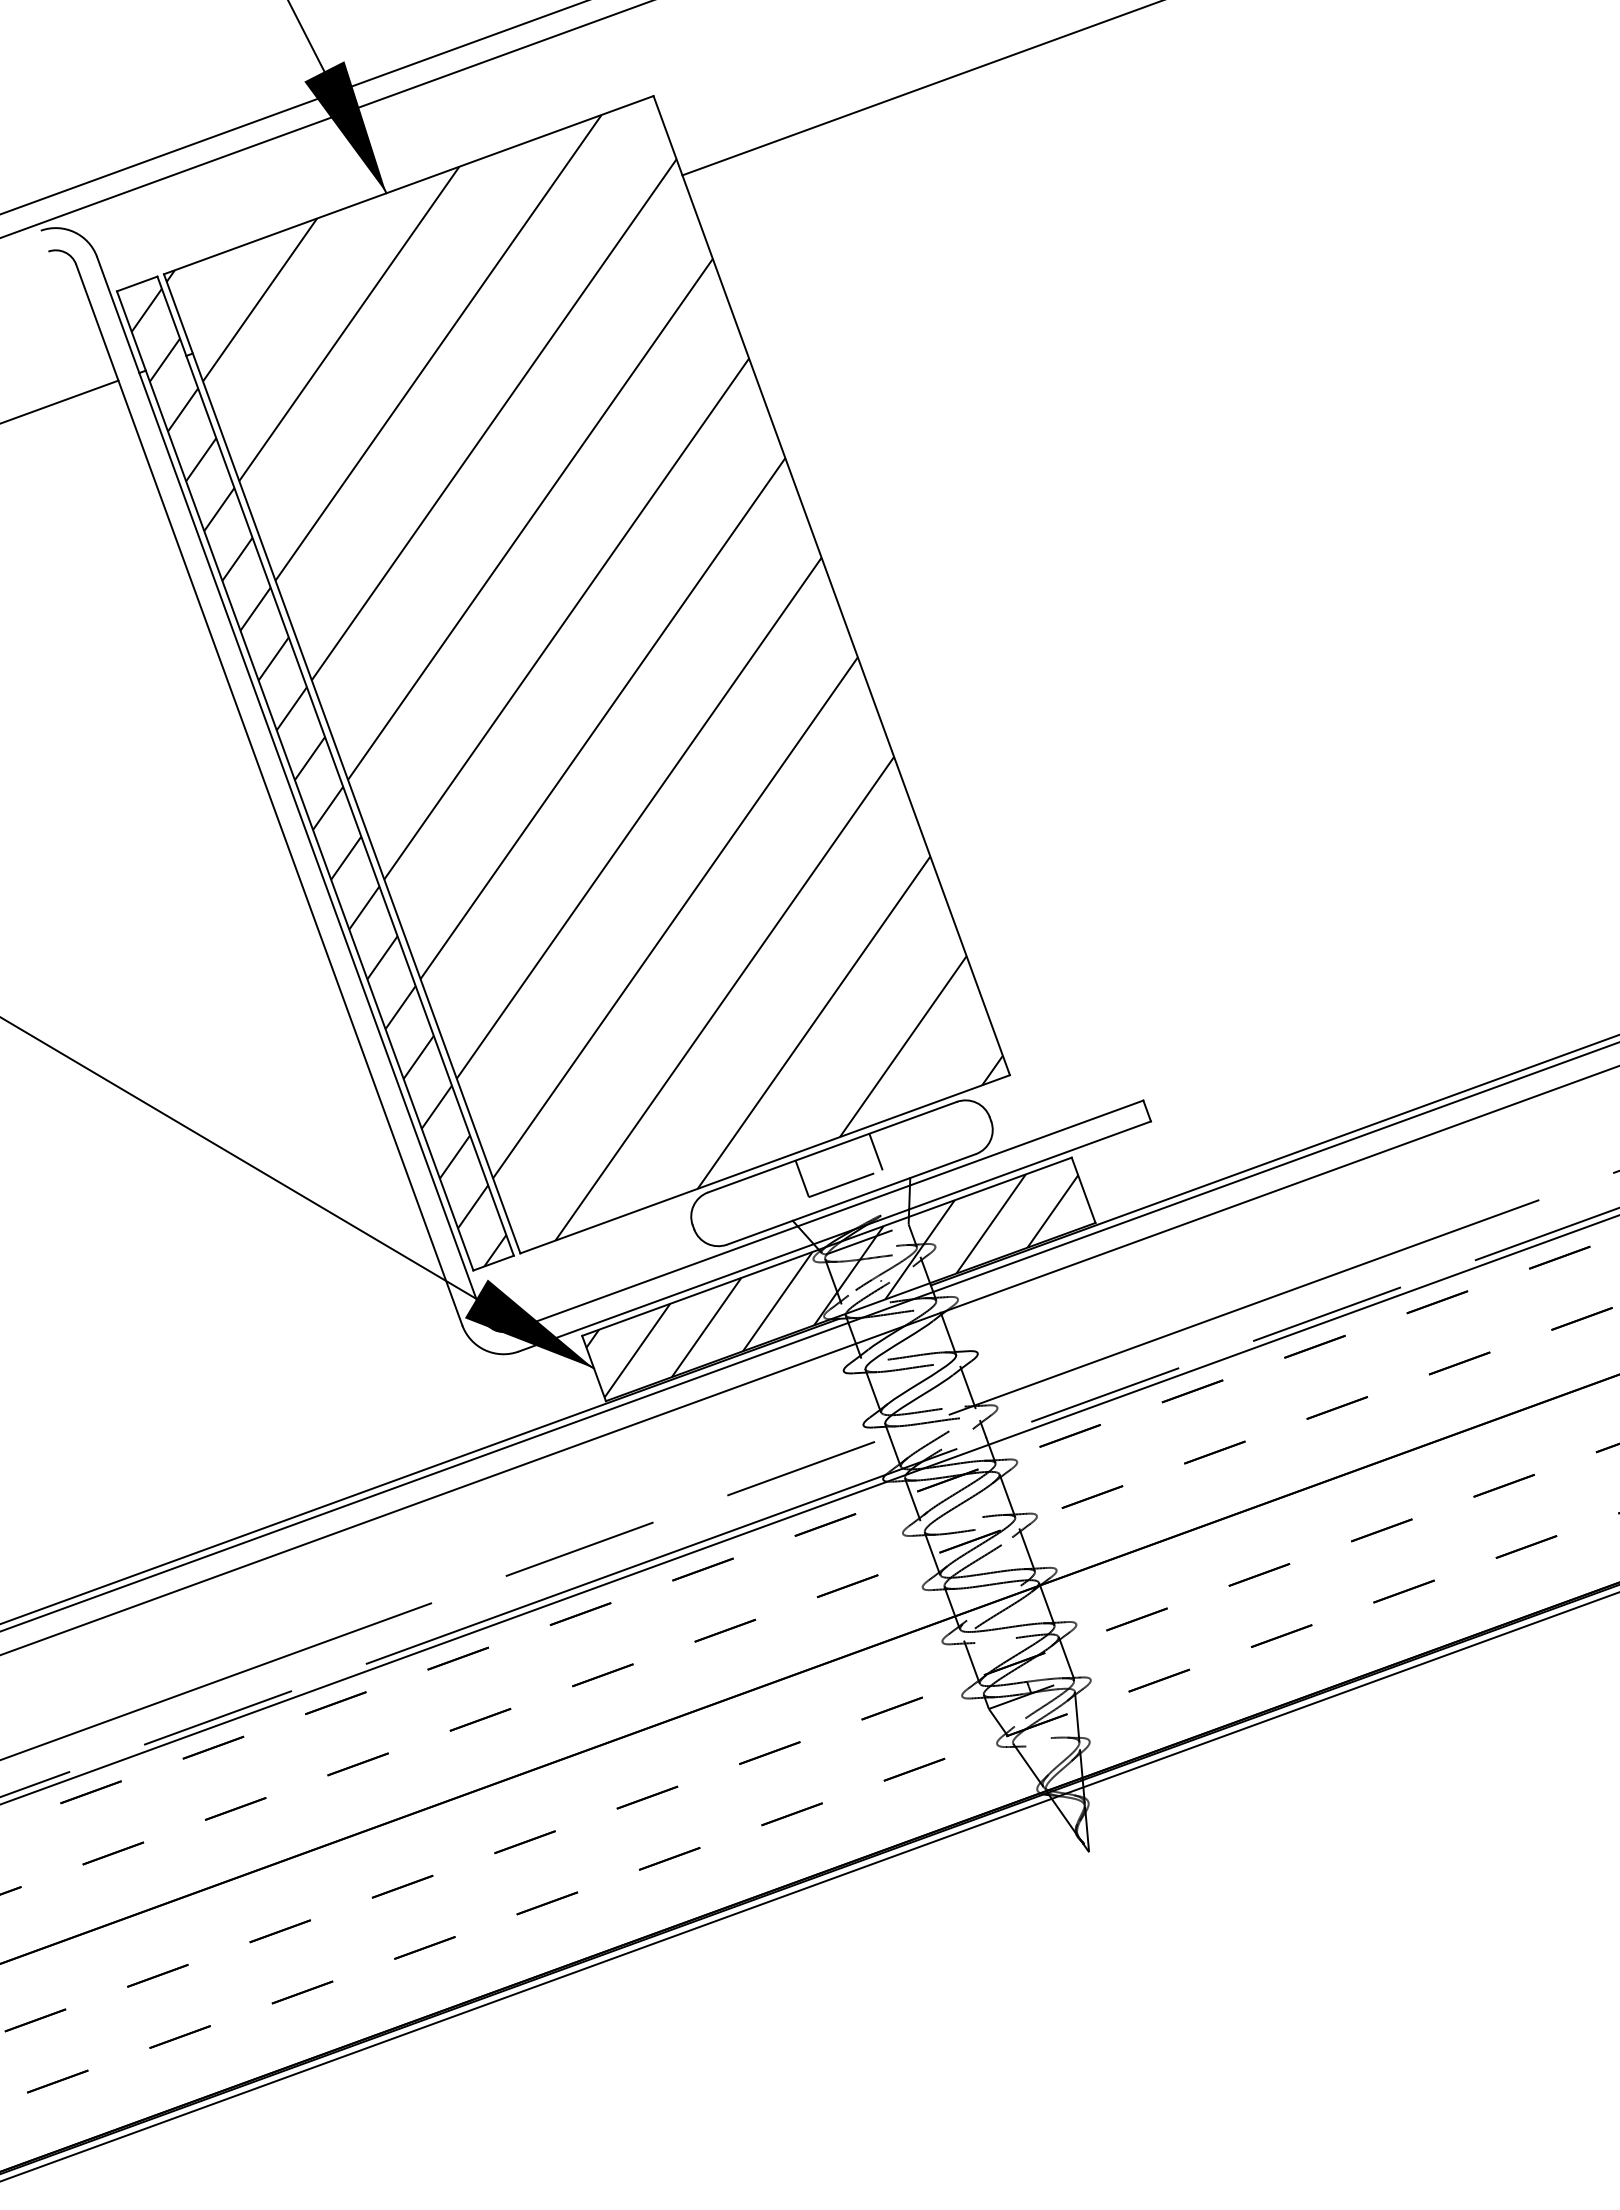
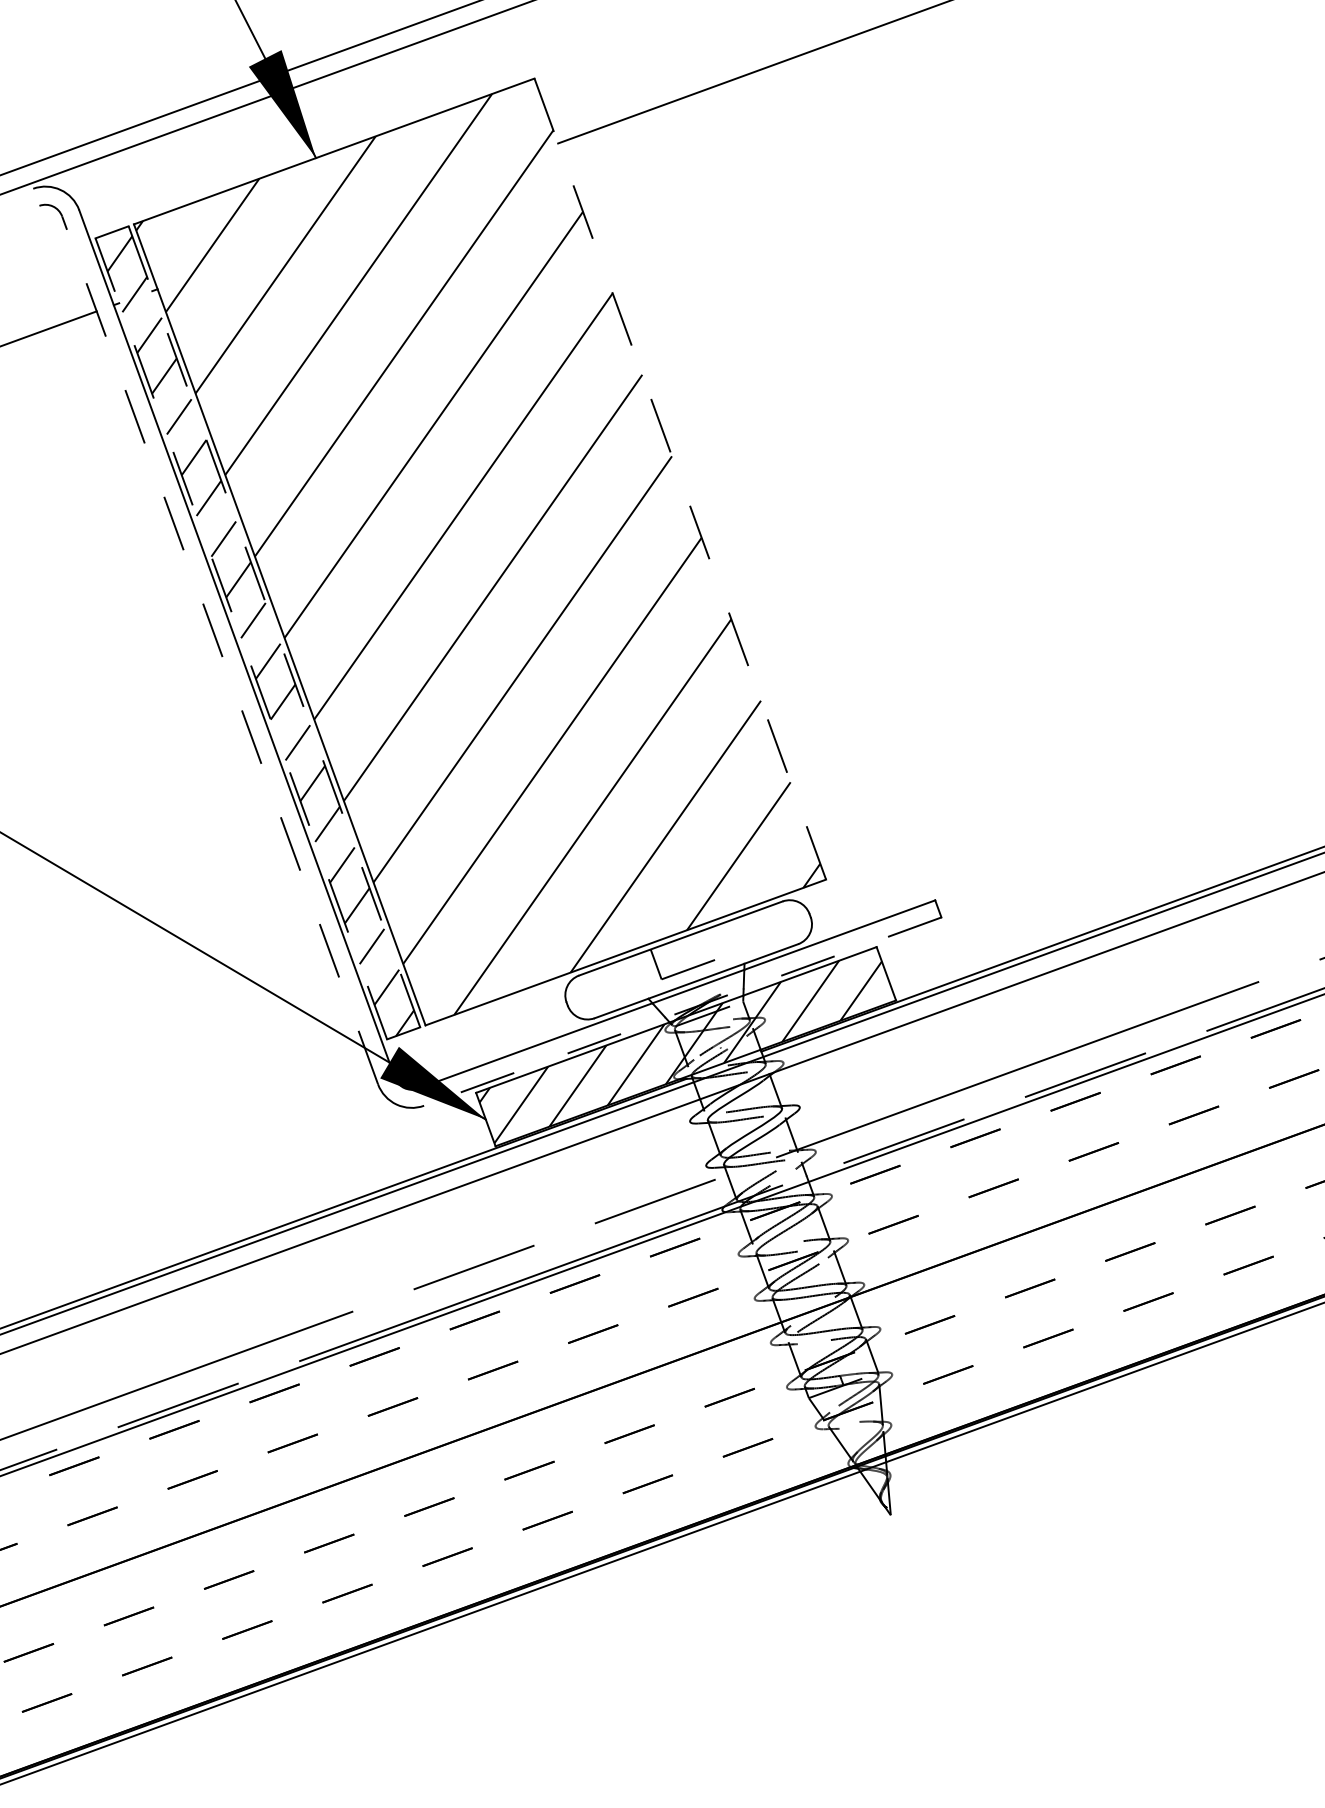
line: (831, 585) -> (680, 478), solid -> dashed
line: (335, 766) -> (274, 627), solid -> dashed
line: (295, 780) -> (241, 638), solid -> dashed
line: (269, 794) -> (220, 649), solid -> dashed
line: (875, 1151) -> (716, 942), removed
line: (834, 1236) -> (682, 1011), solid -> dashed

